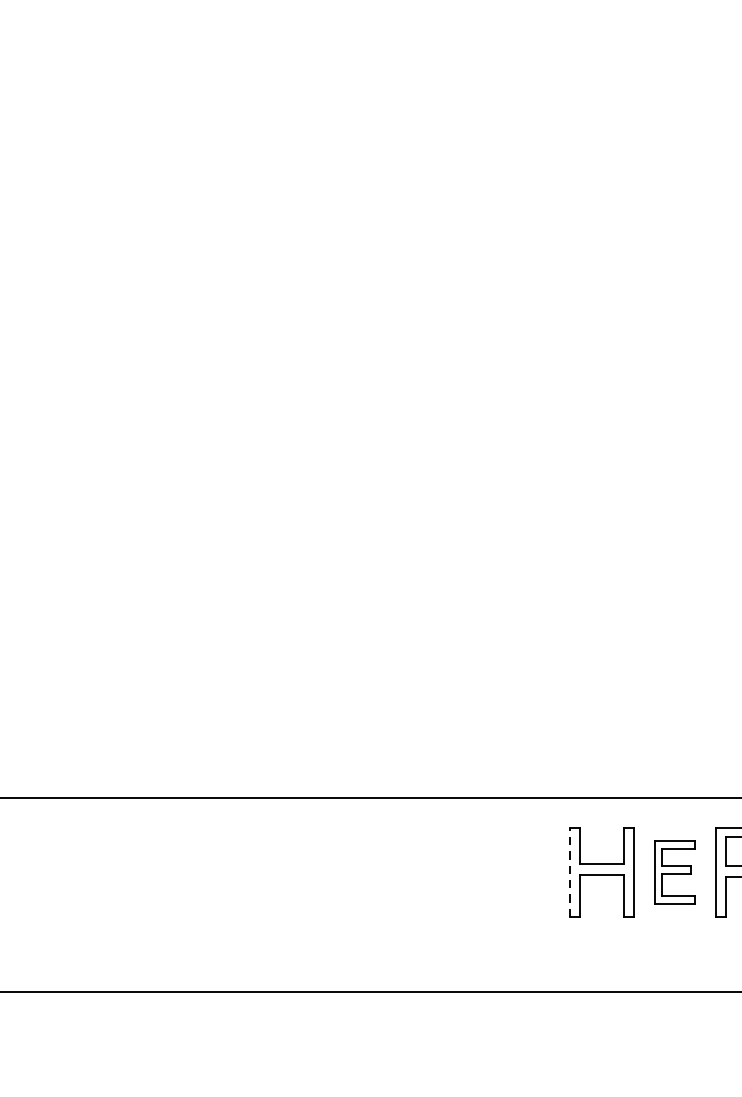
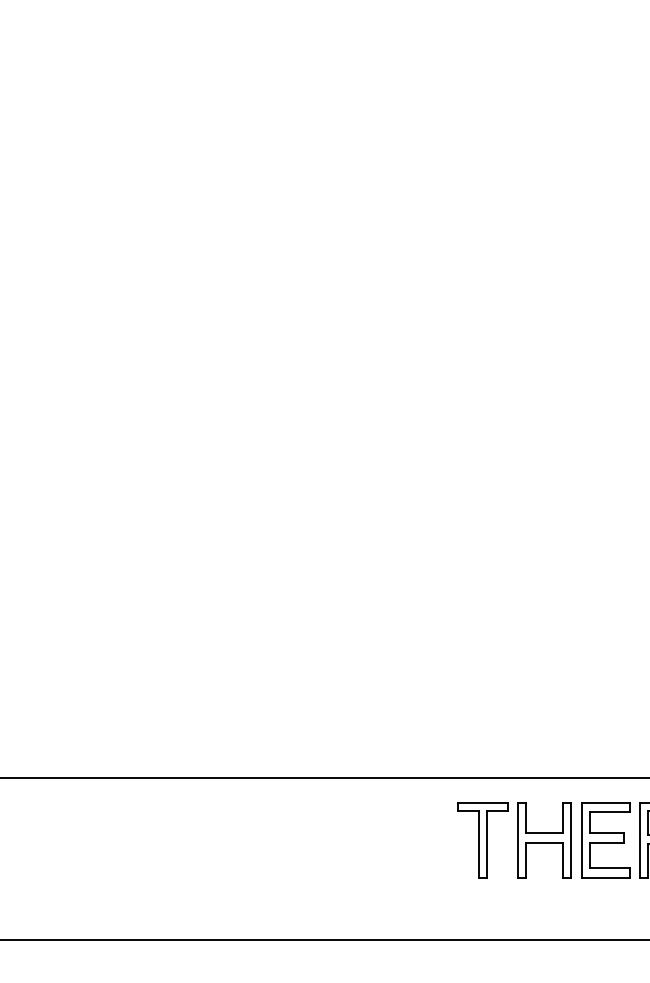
line: (570, 871) -> (518, 839), dashed -> solid
part: (527, 872) -> (482, 840), added
part: (674, 872) -> (605, 840), size x1.43

